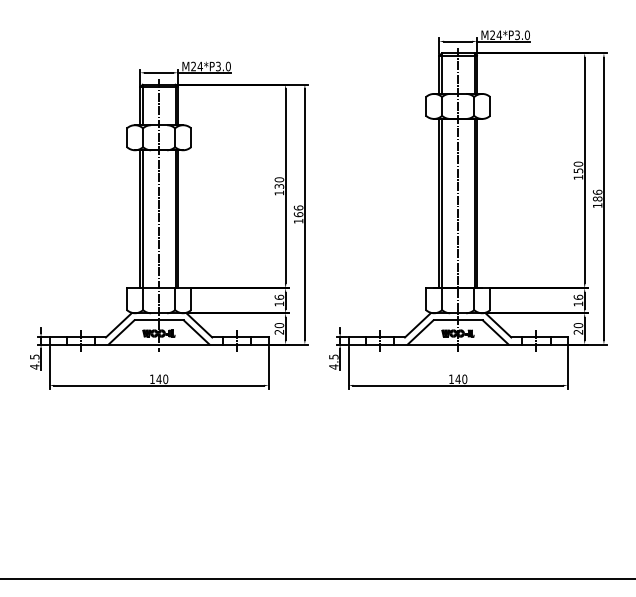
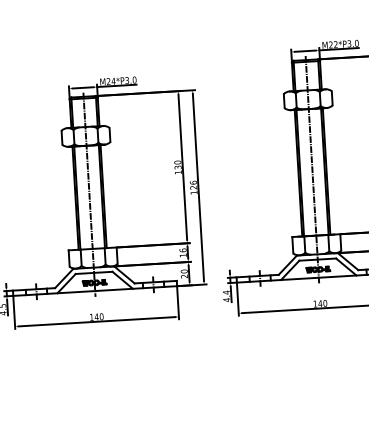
text: (498, 34) -> (335, 44), M24*P3.0 -> M22*P3.0
text: (298, 214) -> (193, 187), 166 -> 126
text: (333, 356) -> (226, 292), 4.5 -> 4.4

